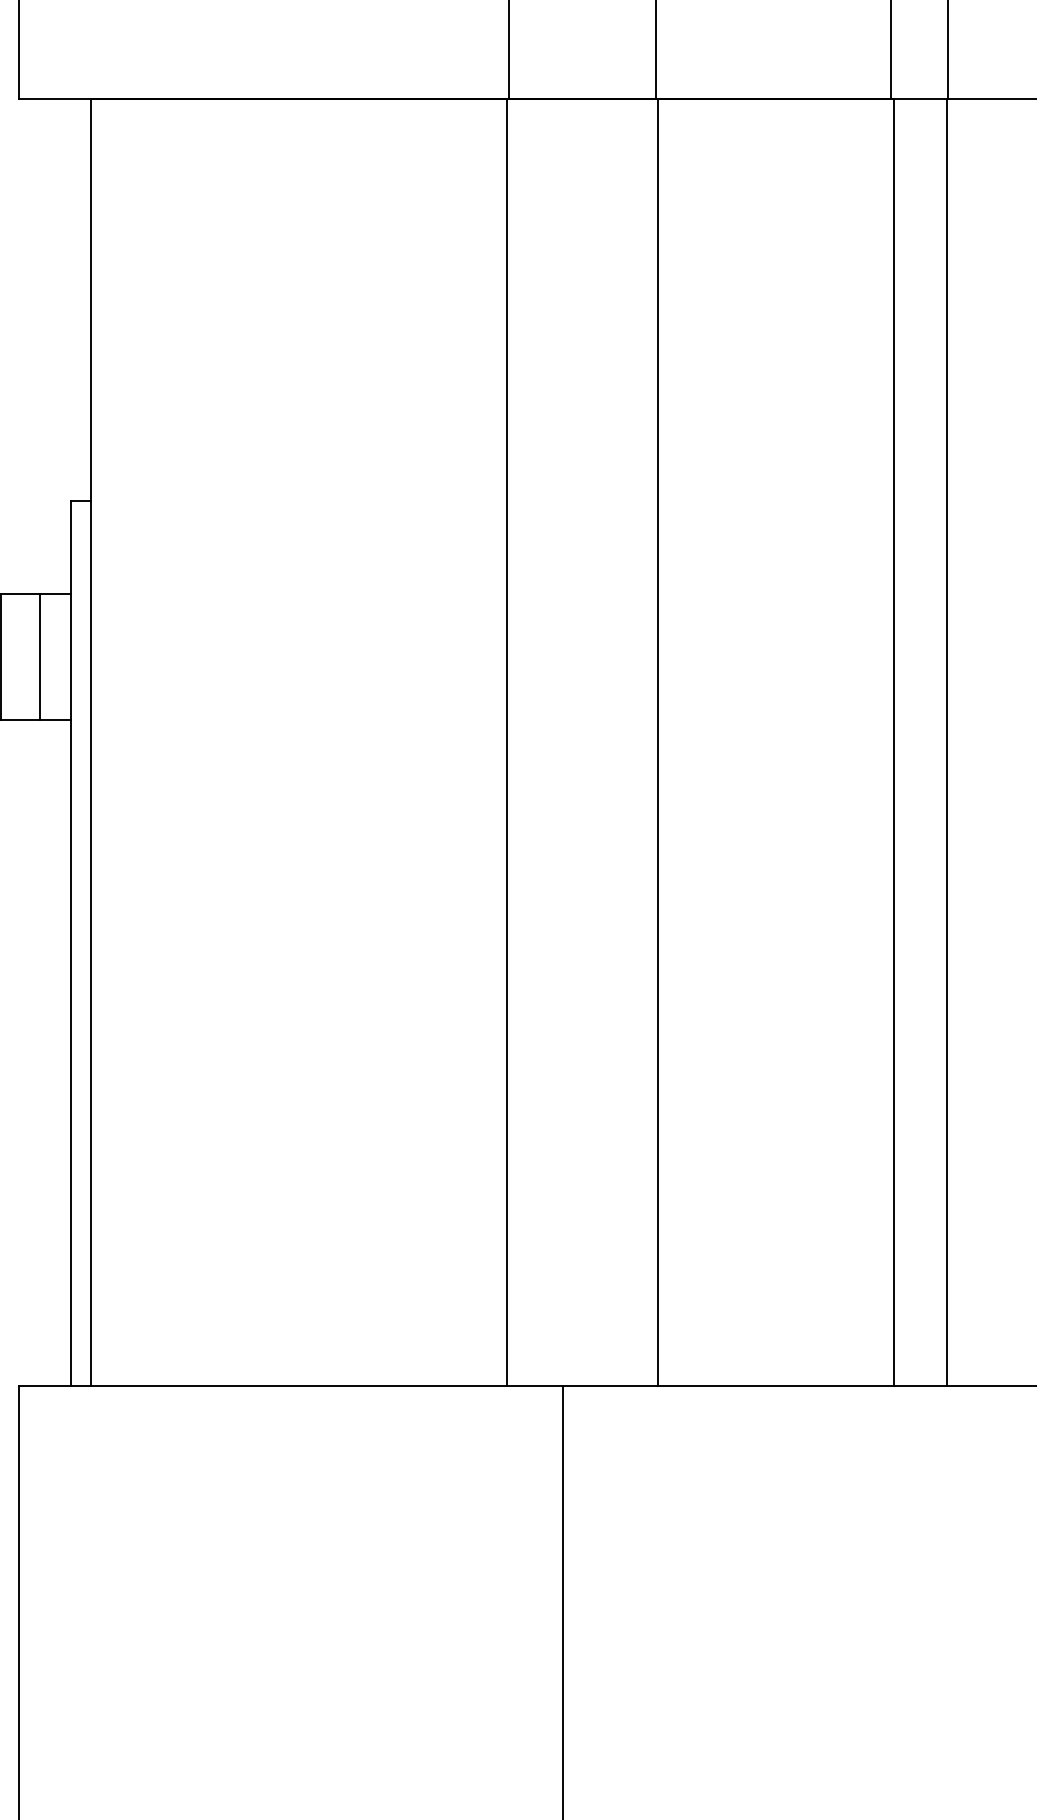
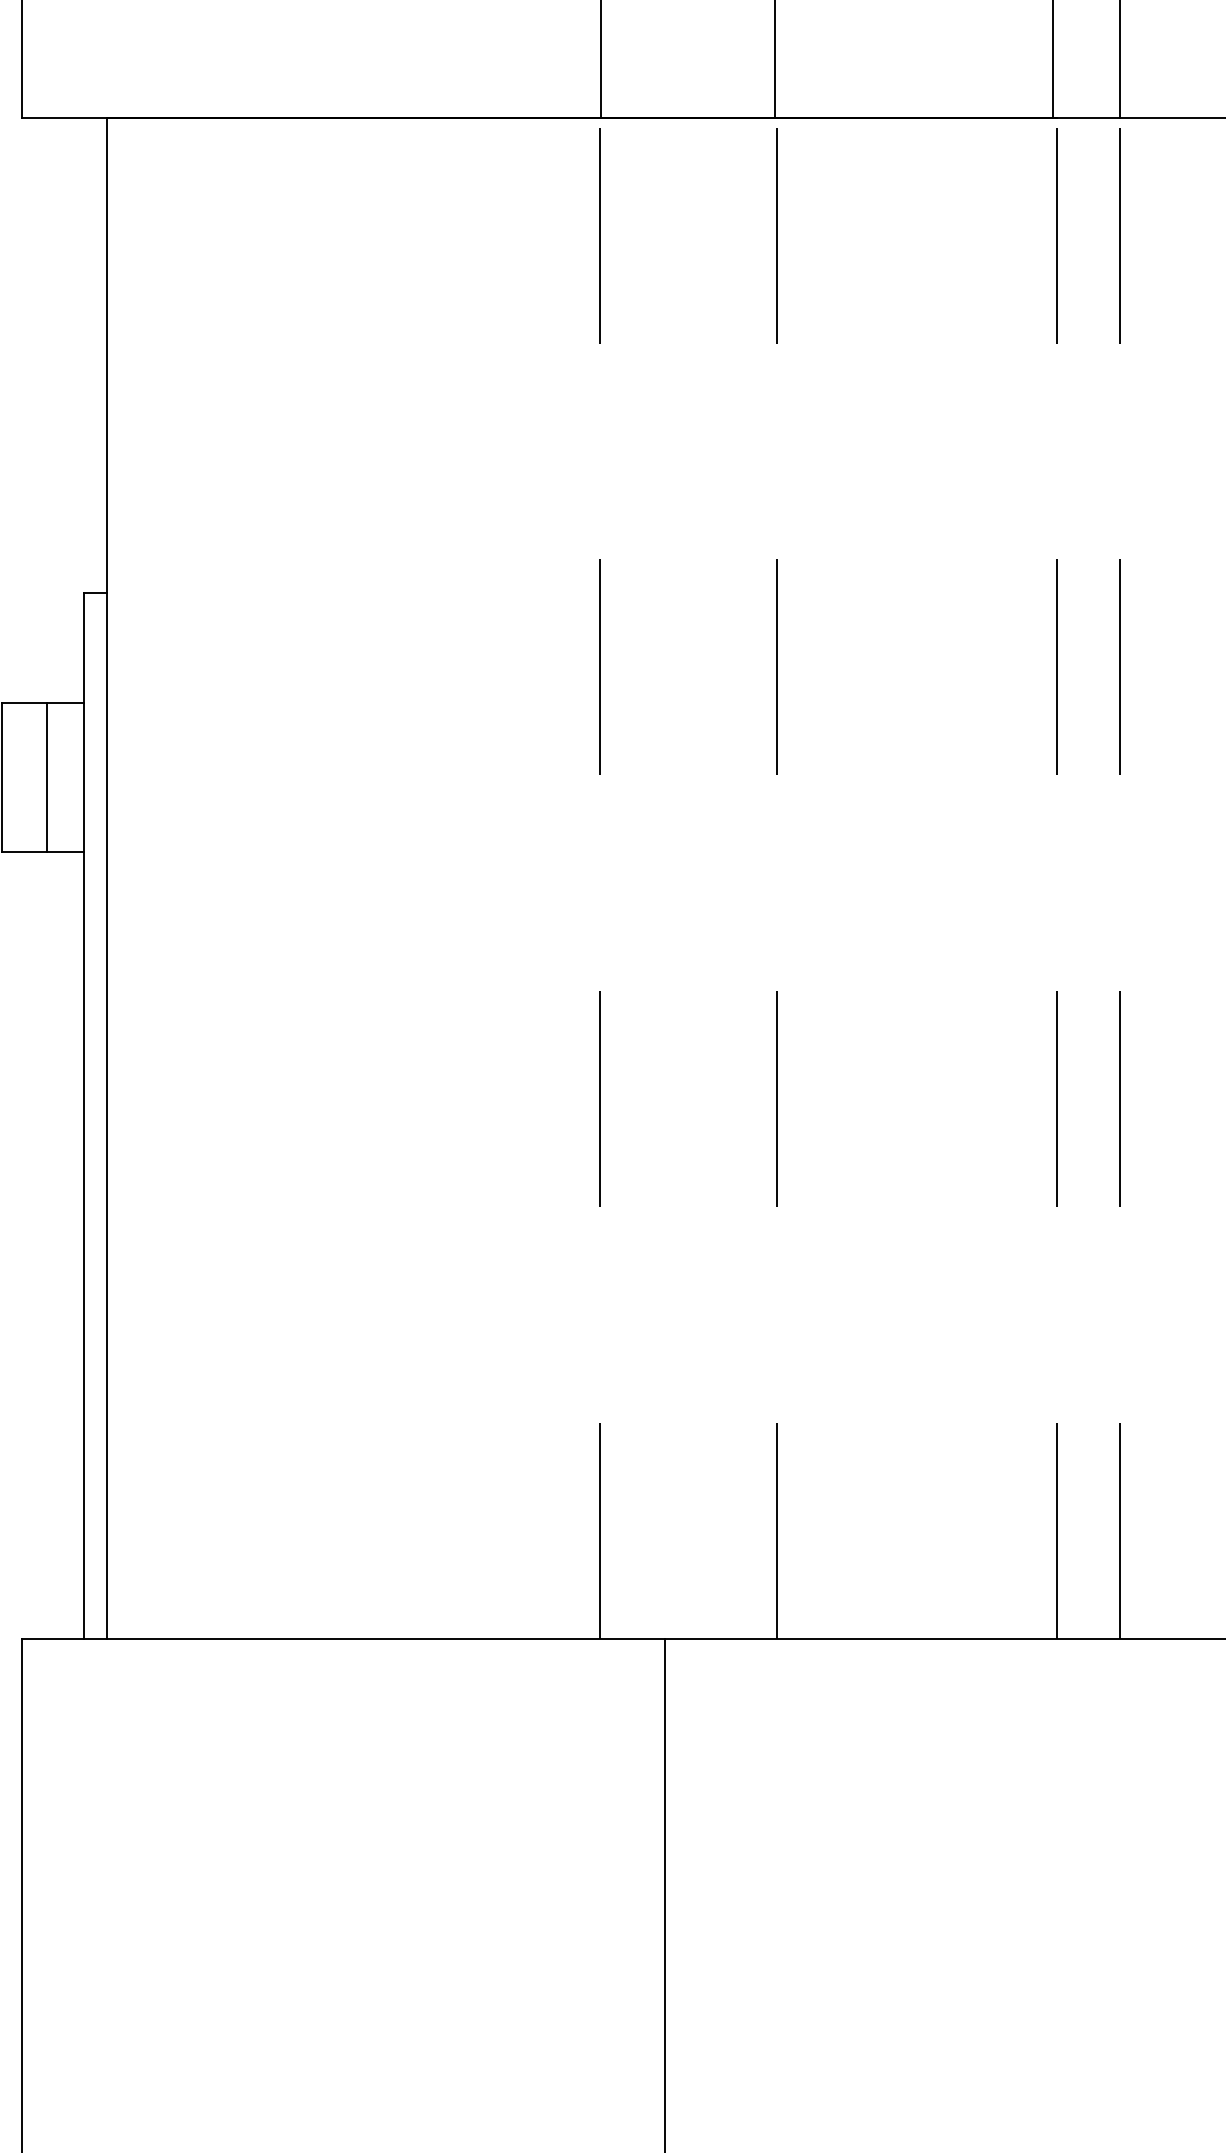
line: (507, 742) -> (599, 878), solid -> dashed
line: (657, 742) -> (777, 878), solid -> dashed
line: (894, 742) -> (1057, 878), solid -> dashed
line: (947, 742) -> (1120, 878), solid -> dashed

